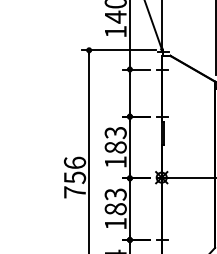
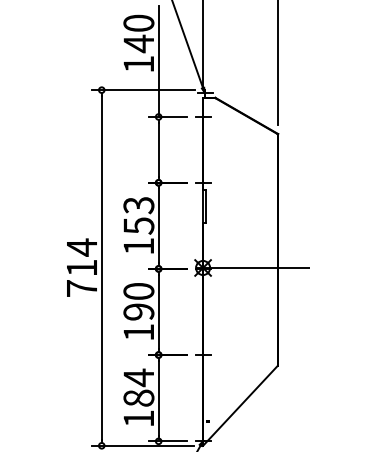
text: (115, 147) -> (138, 225), 183 -> 153
text: (74, 170) -> (81, 257), 756 -> 714
text: (115, 201) -> (138, 301), 183 -> 190

